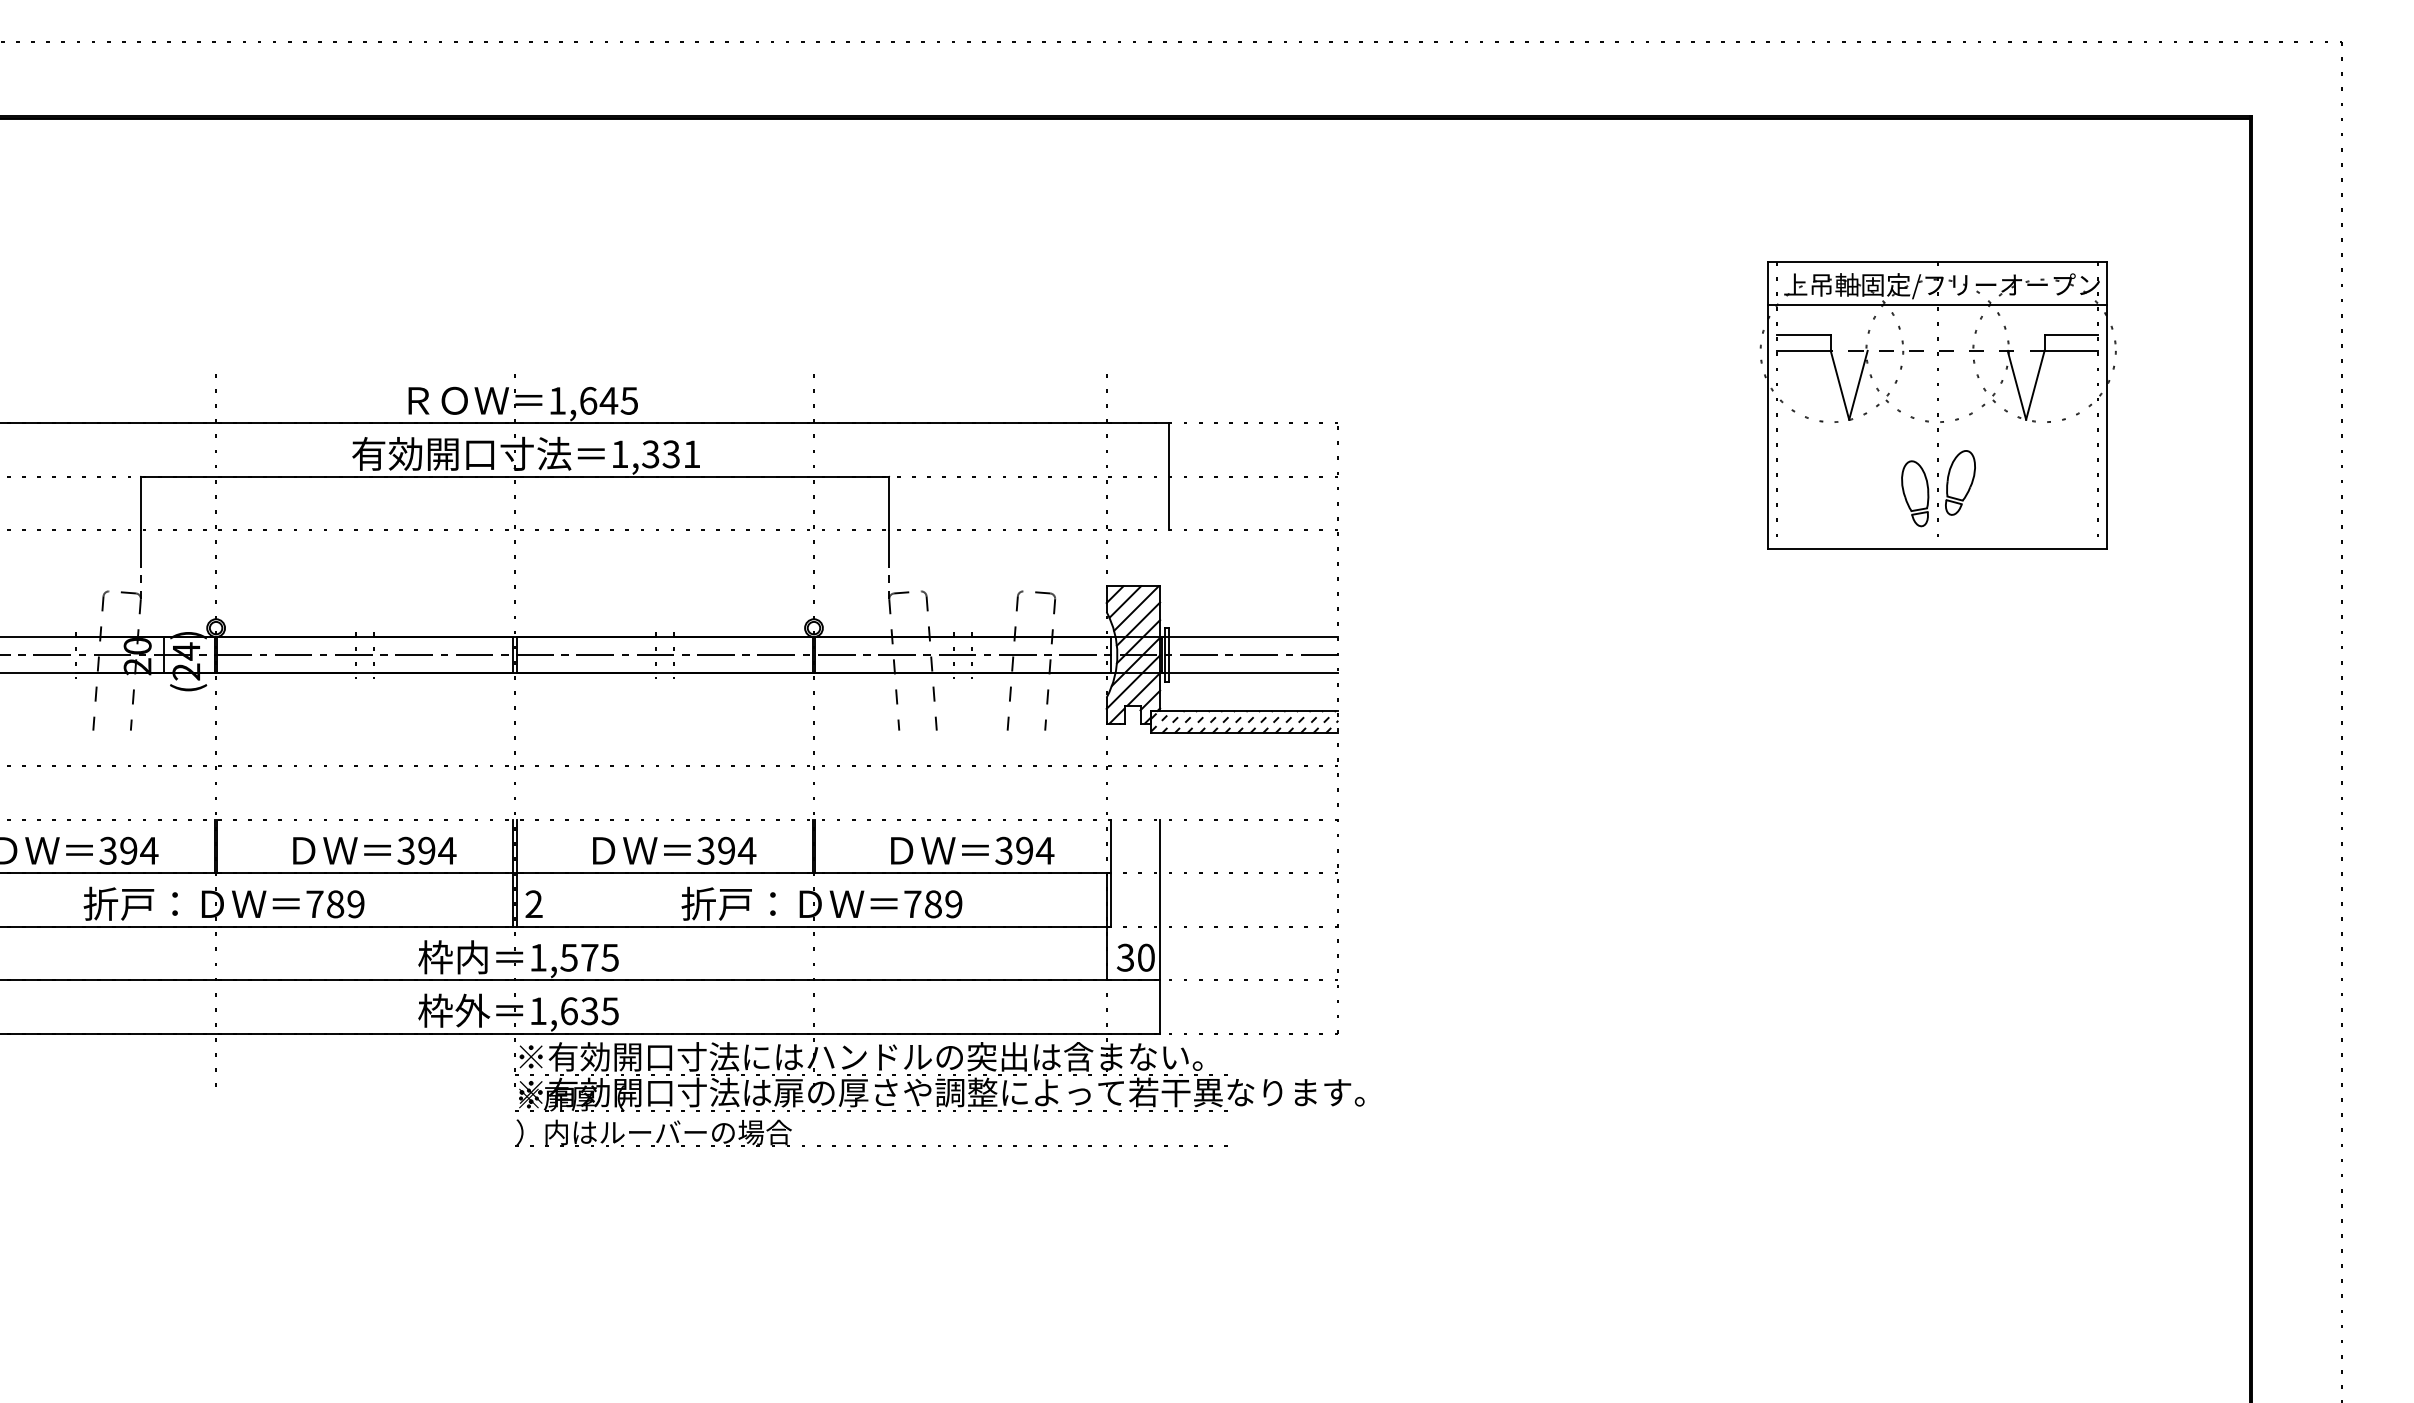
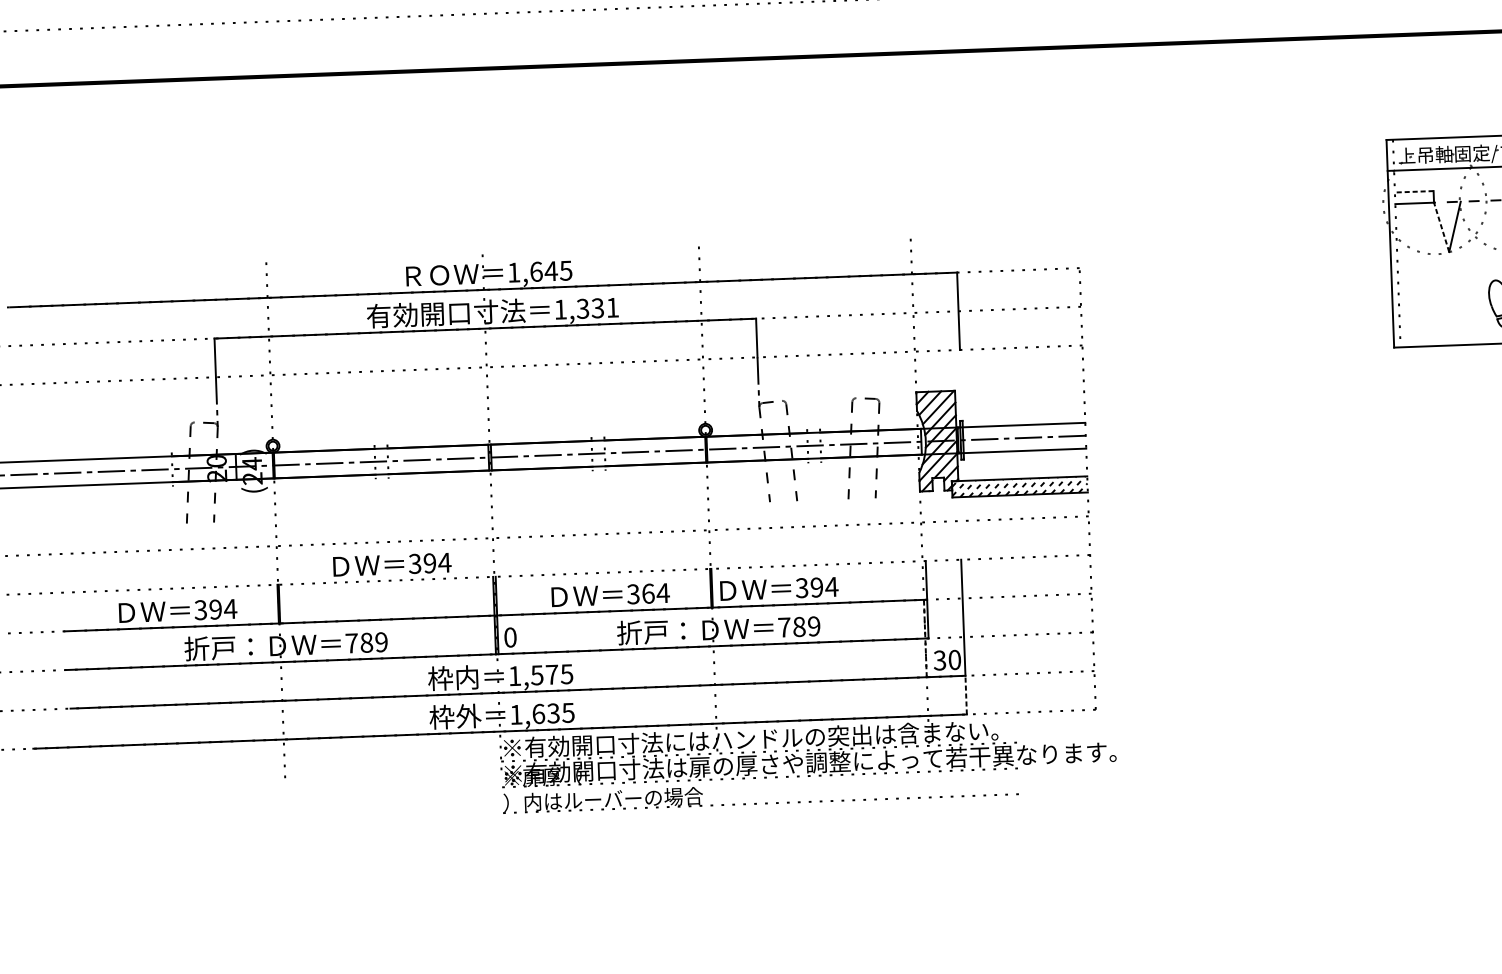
line: (1804, 334) -> (1414, 191), solid -> dashed
line: (1839, 385) -> (1441, 227), solid -> dashed
text: (374, 850) -> (392, 564), moved
text: (726, 850) -> (648, 593), 394 -> 364
text: (972, 850) -> (779, 588), moved
text: (533, 904) -> (510, 637), 2 -> 0
line: (1106, 926) -> (925, 638), solid -> dashed
line: (1160, 1006) -> (966, 694), solid -> dashed

